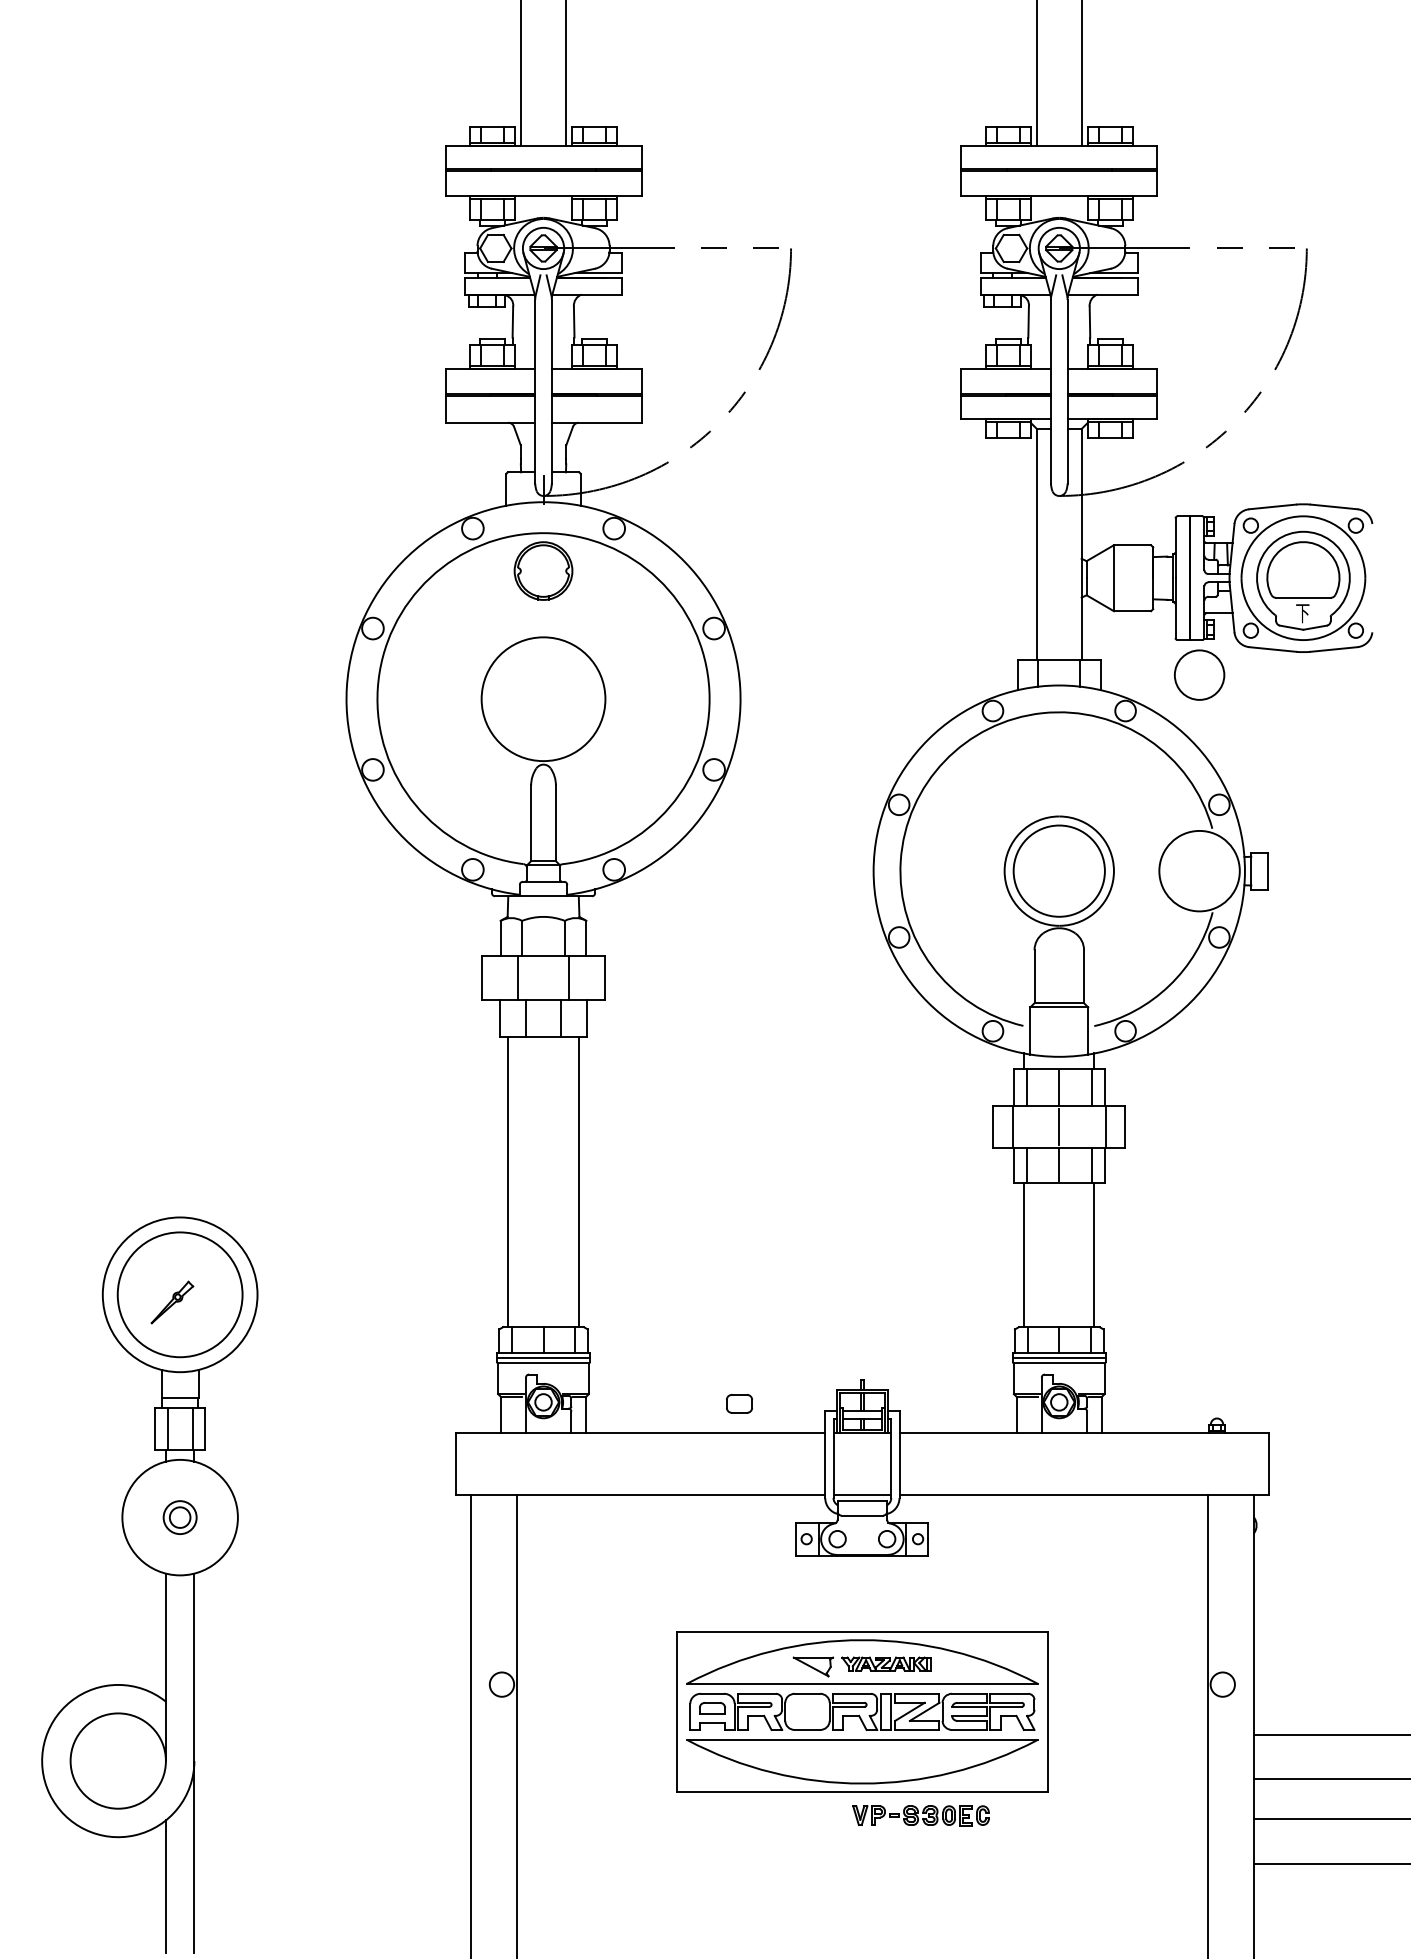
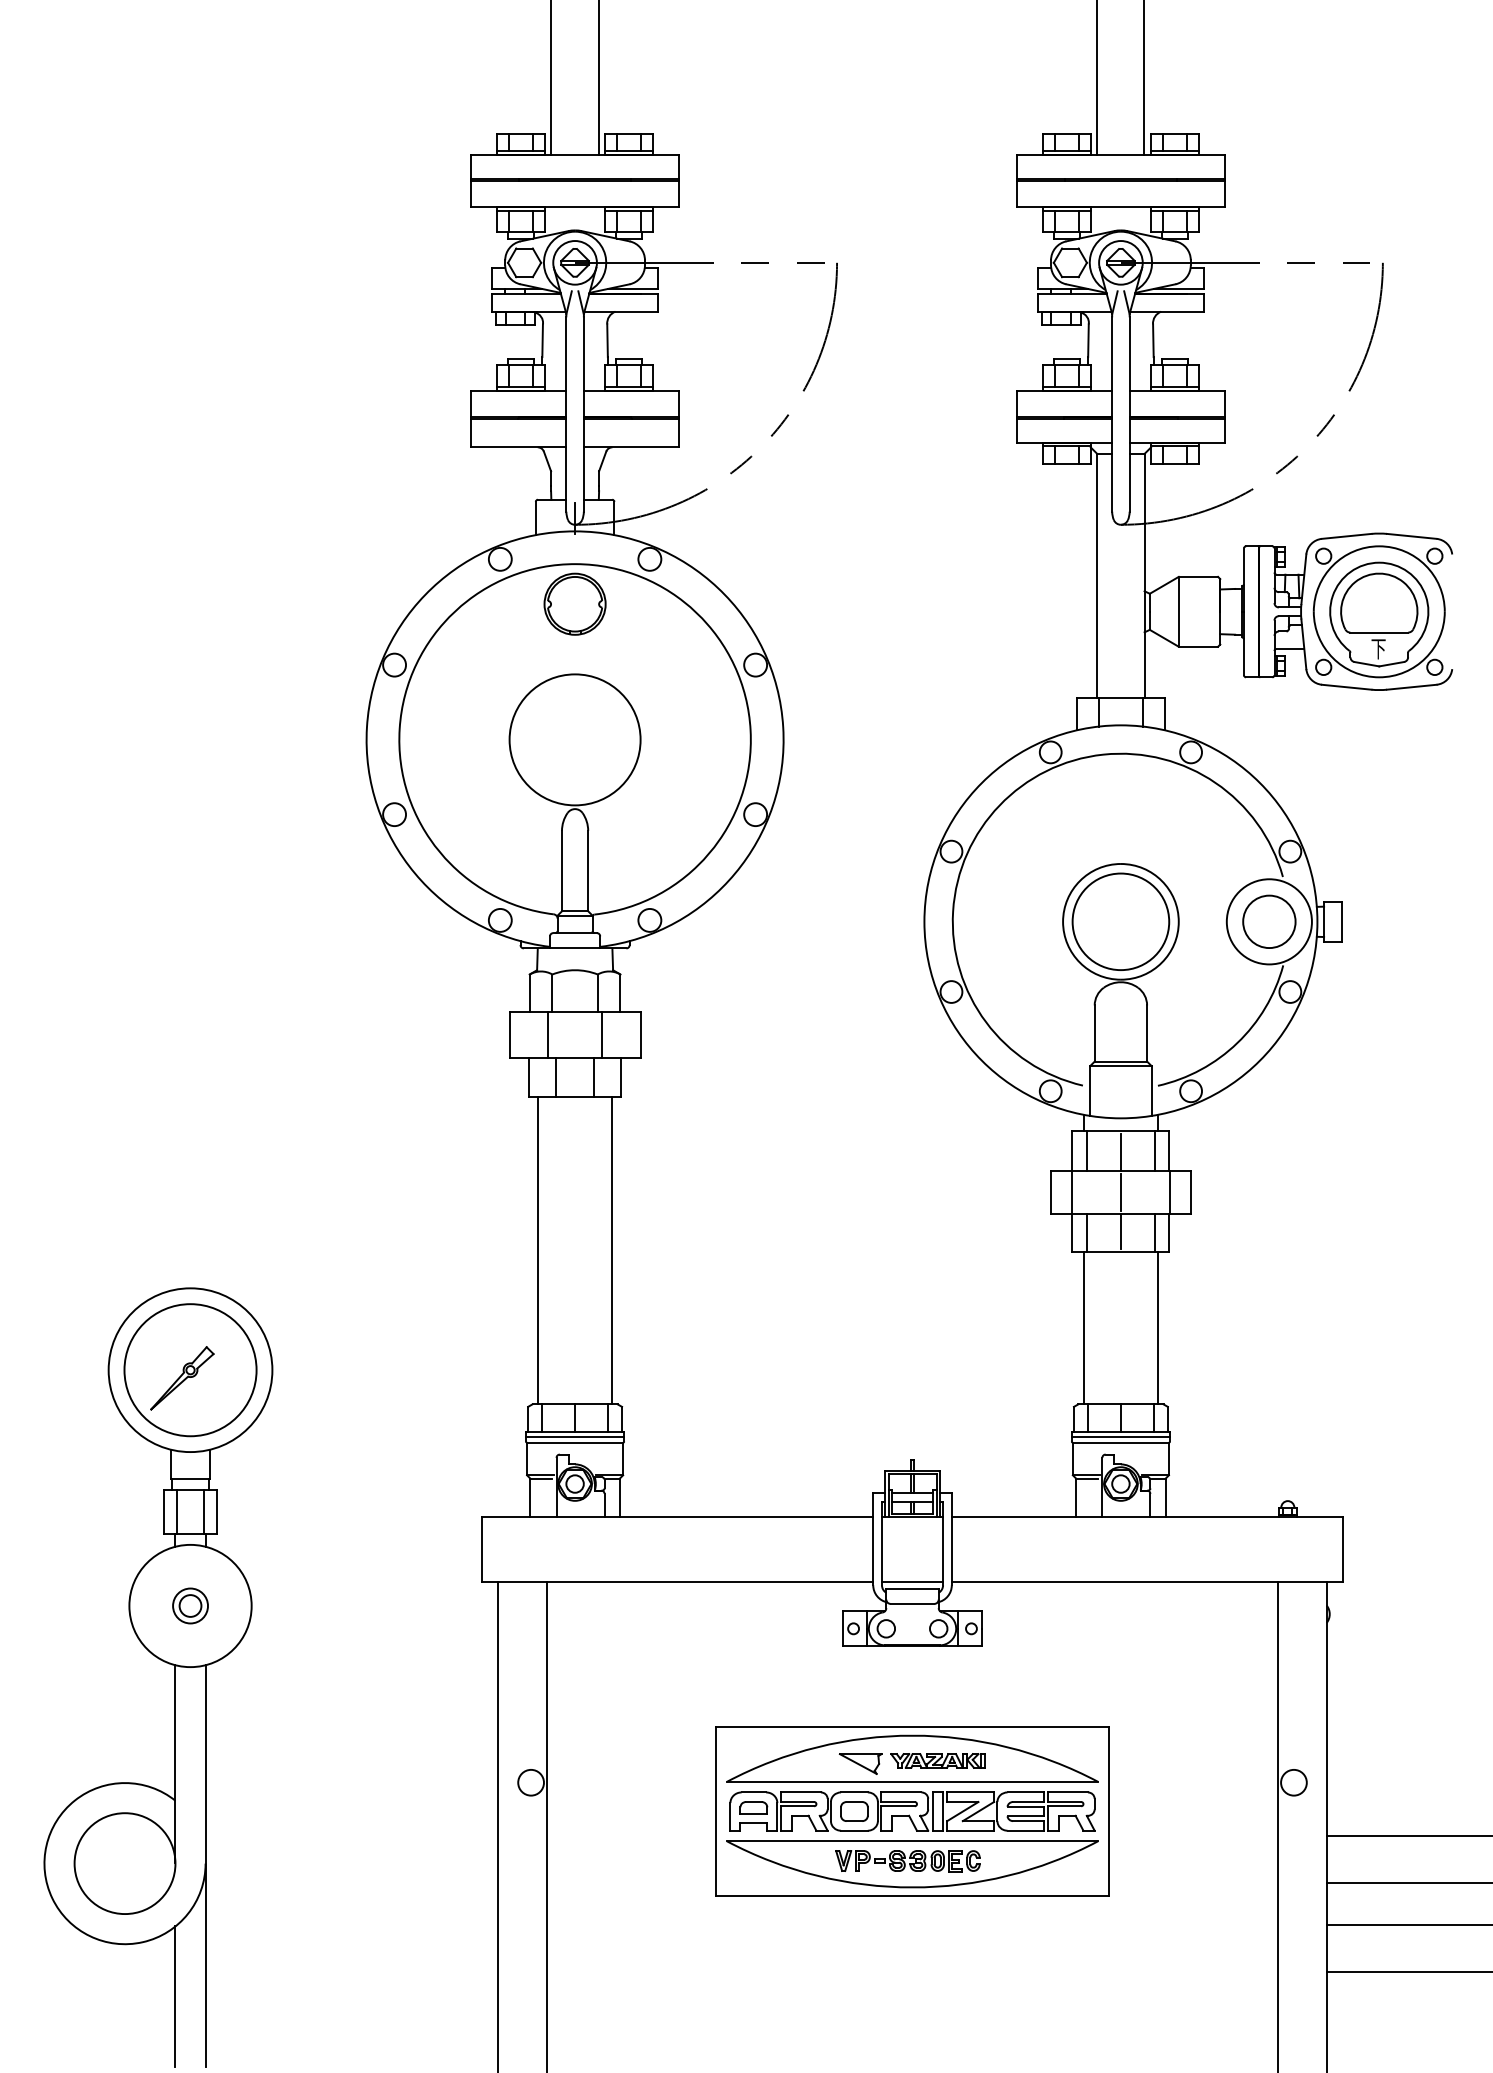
circle: (1199, 674) -> (1269, 921), moved
part: (172, 1302) -> (182, 1378), size x1.43
part: (739, 1403) -> (854, 1811), moved
part: (920, 1815) -> (907, 1860), moved

